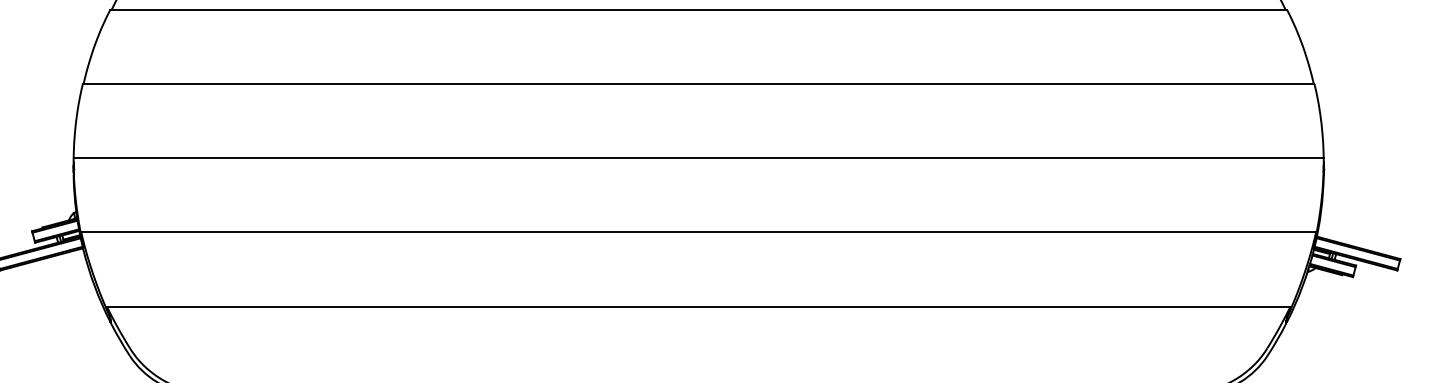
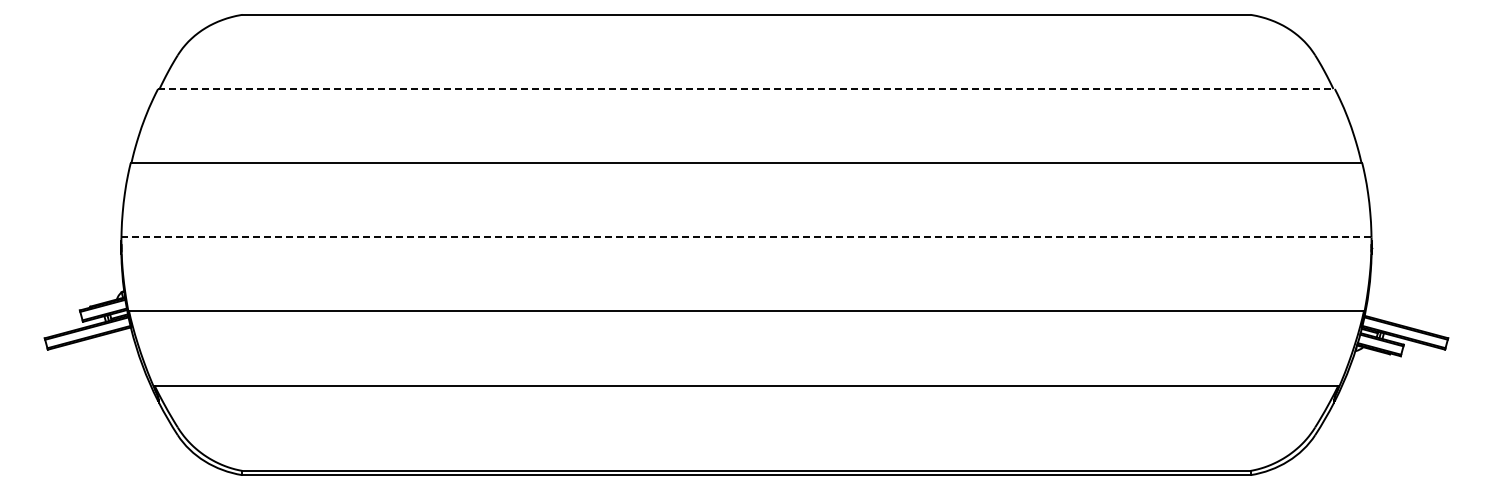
line: (698, 10) -> (746, 89), solid -> dashed
line: (698, 158) -> (746, 237), solid -> dashed

